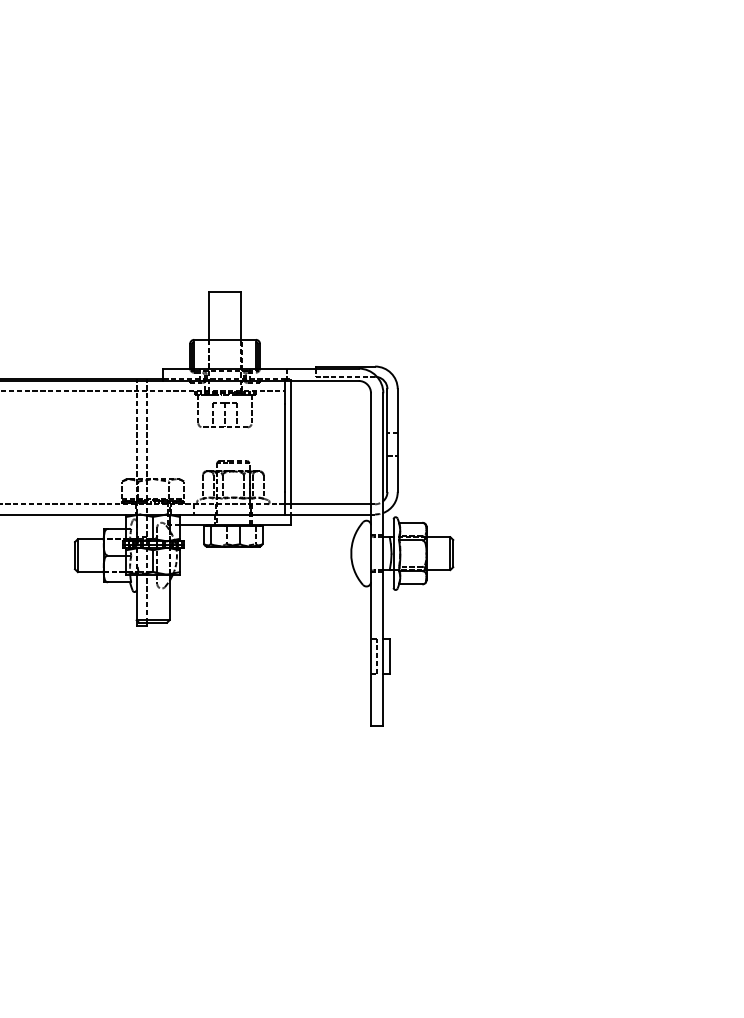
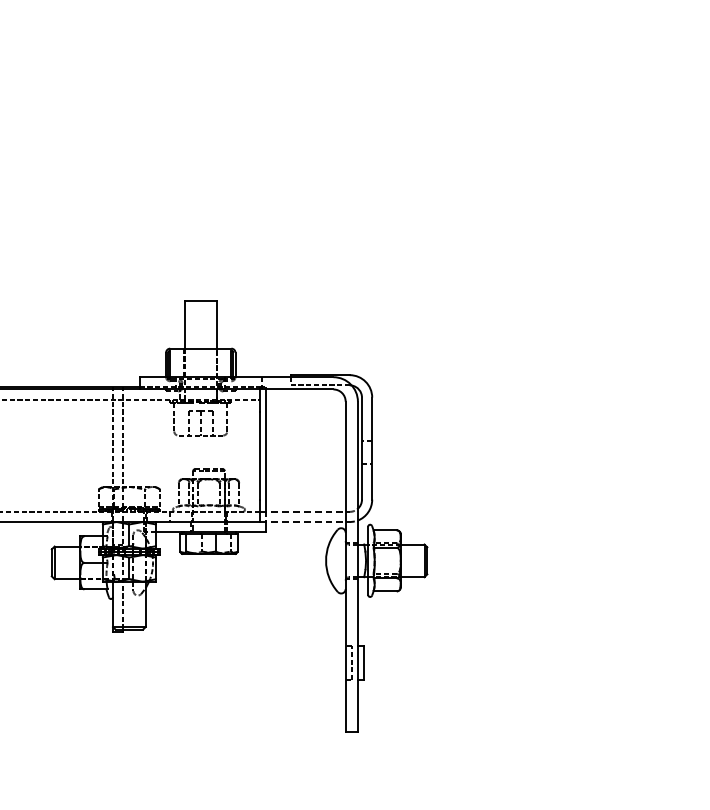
line: (328, 504) -> (303, 512), solid -> dashed
line: (328, 514) -> (303, 522), solid -> dashed

